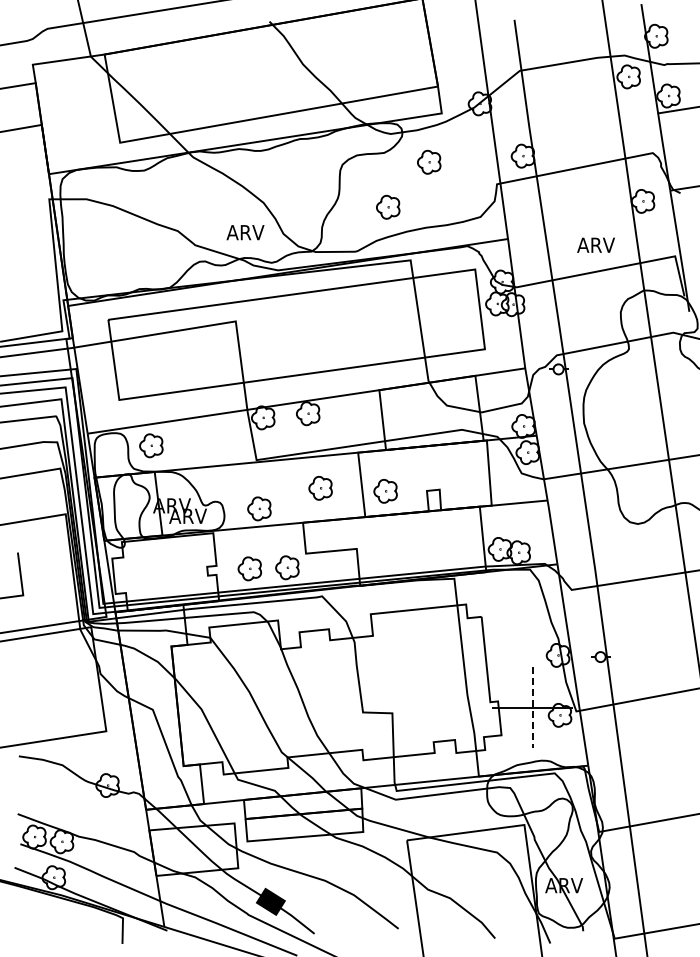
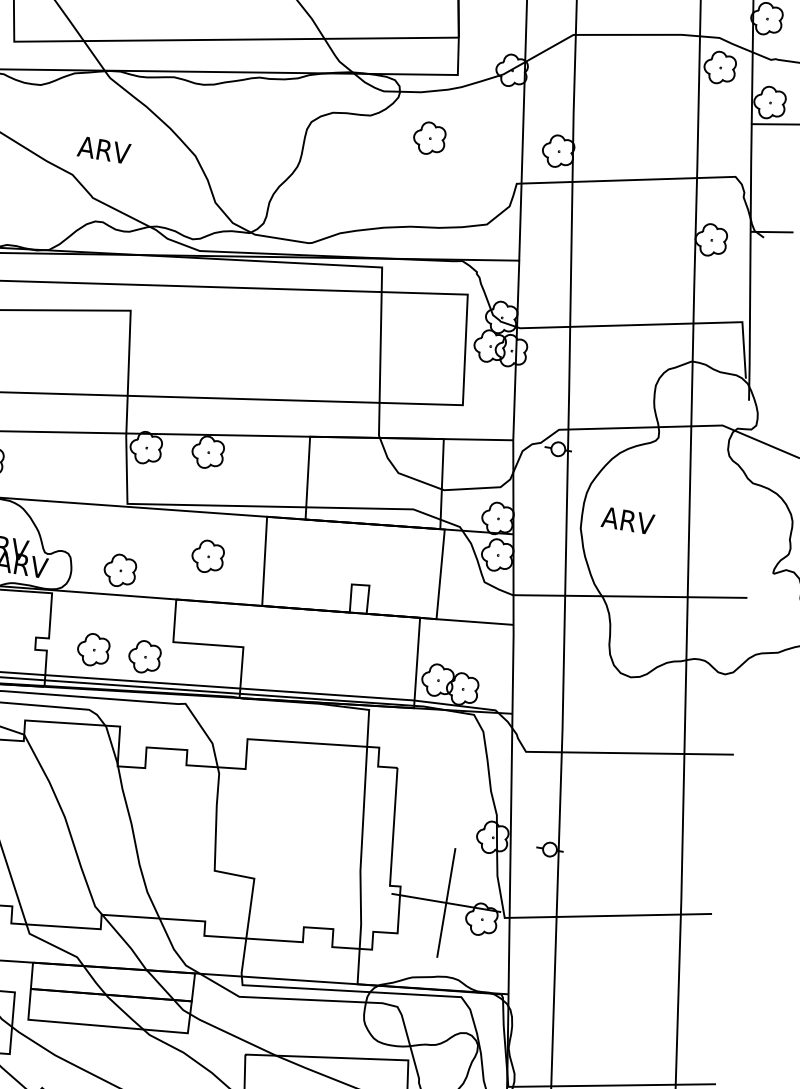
part: (388, 206) -> (364, 189), removed
text: (245, 232) -> (104, 149), moved
text: (595, 244) -> (627, 519), moved
part: (385, 491) -> (295, 575), removed
line: (532, 708) -> (445, 903), dashed -> solid

